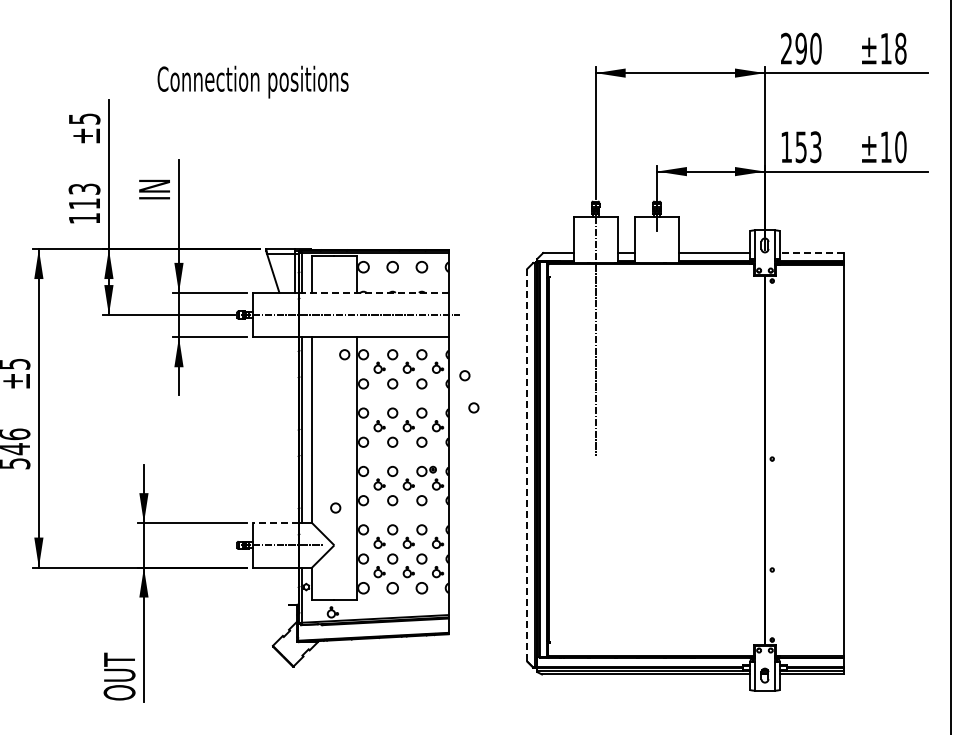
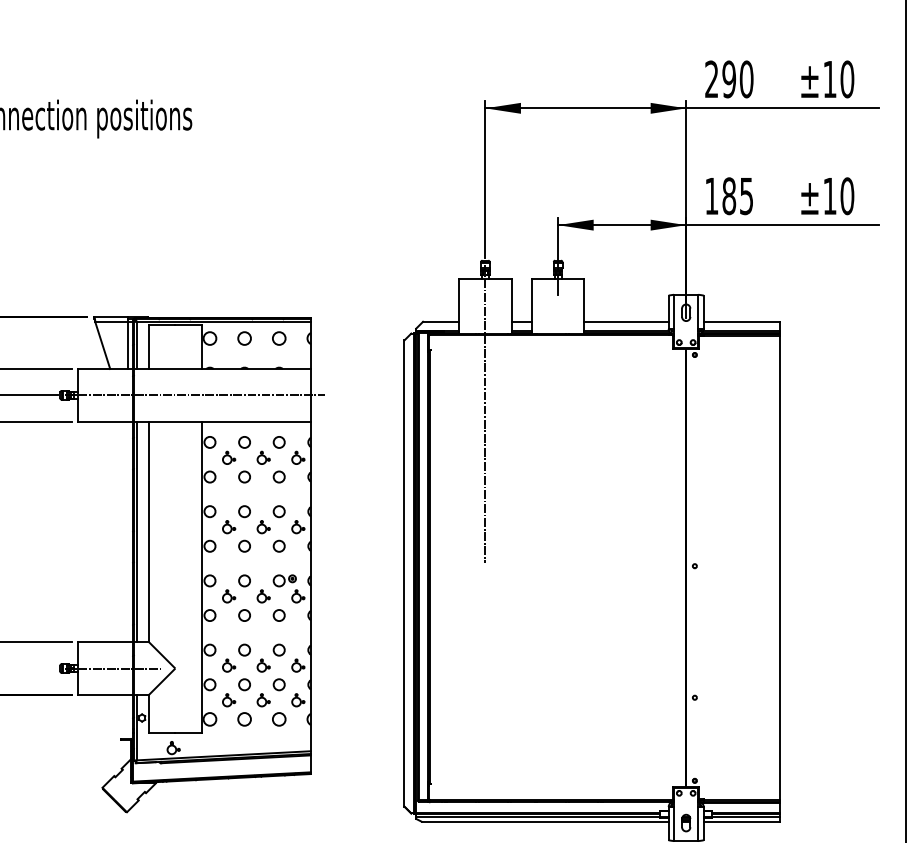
text: (900, 48) -> (846, 79), ±18 -> ±10
text: (808, 147) -> (737, 196), 153 -> 185
line: (811, 253) -> (741, 322), dashed -> solid
line: (373, 292) -> (221, 368), dashed -> solid
circle: (344, 354) -> (187, 442), removed
circle: (464, 375) -> (329, 467), removed
circle: (473, 407) -> (340, 505), removed
line: (527, 465) -> (404, 573), dashed -> solid
circle: (335, 507) -> (176, 623), removed
line: (275, 523) -> (105, 642), dashed -> solid

